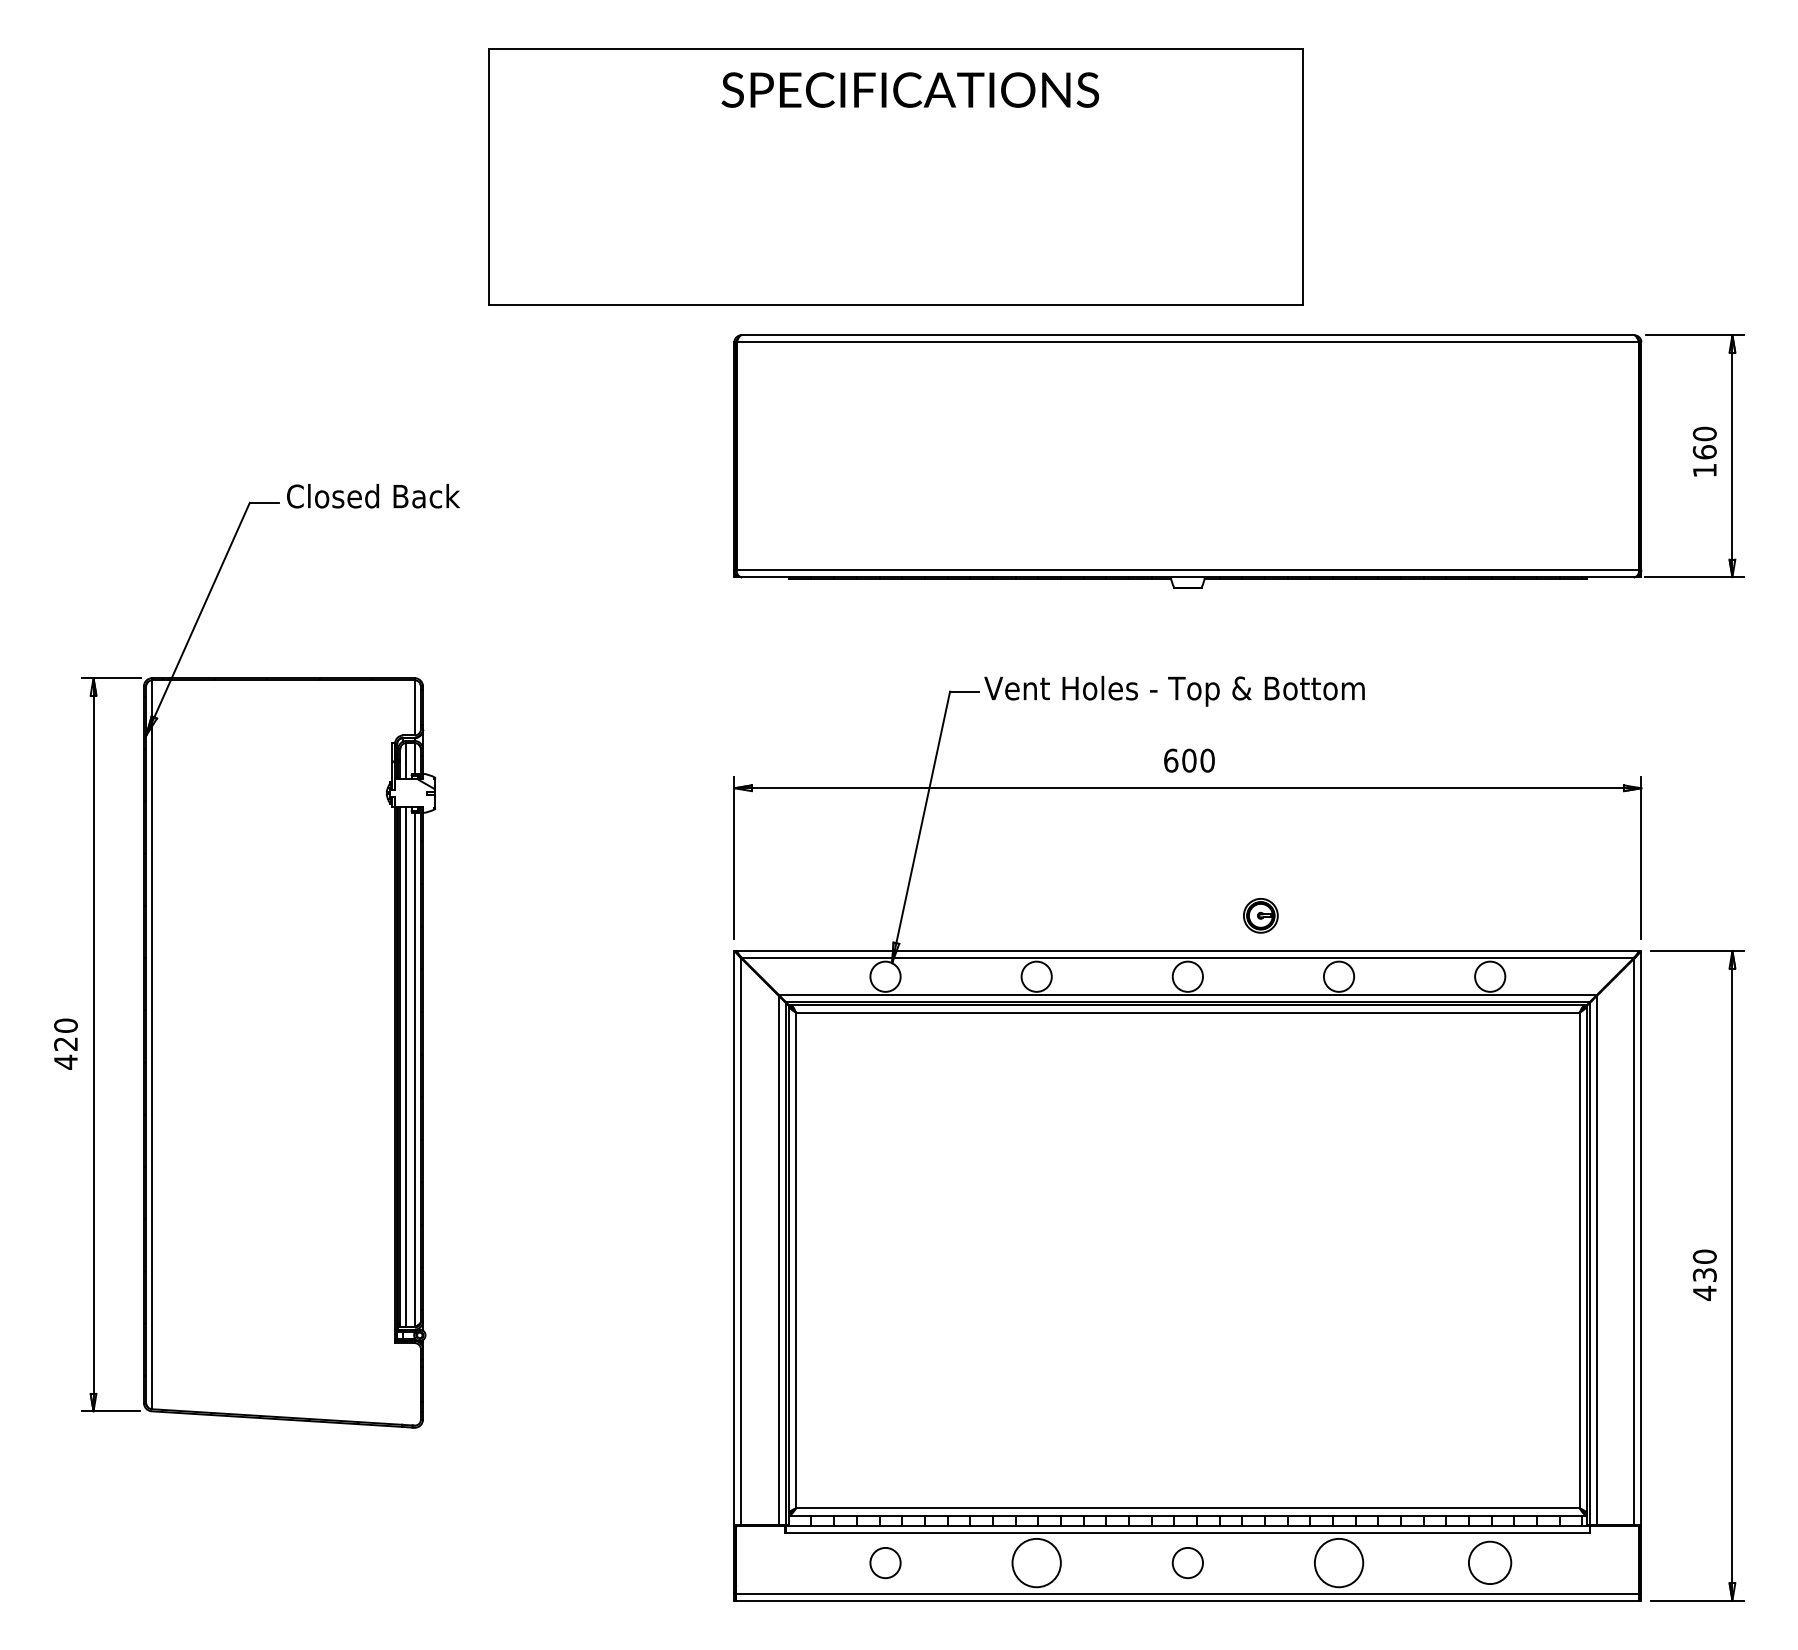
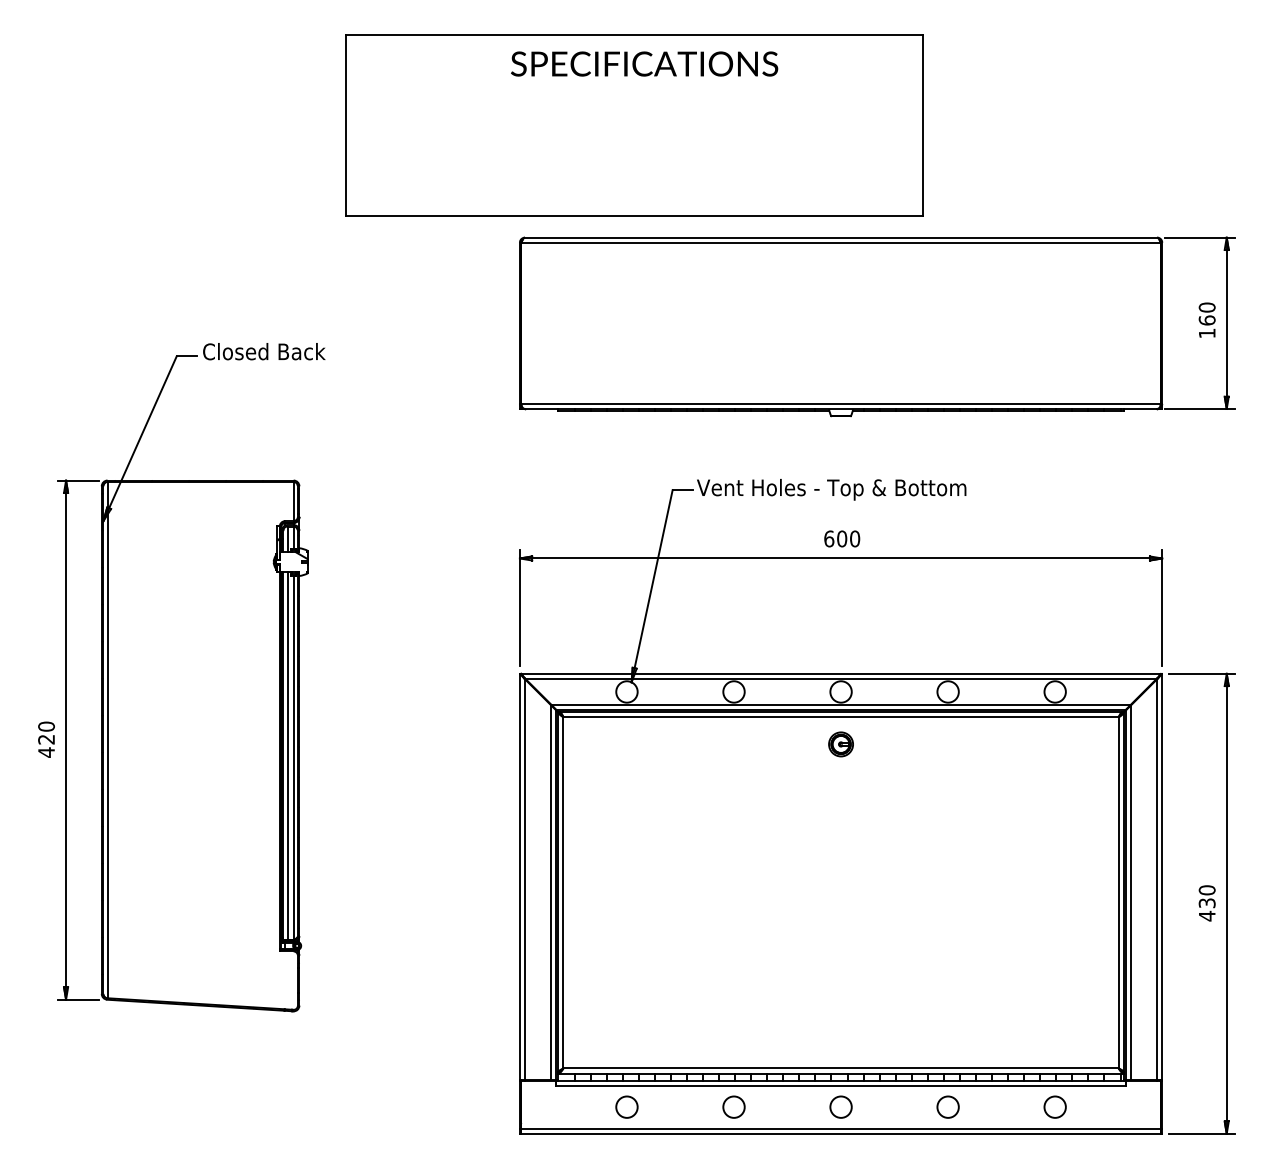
part: (1260, 915) -> (840, 744), moved
circle: (1036, 1562) -> (733, 1106), size x0.62
circle: (1338, 1562) -> (947, 1106), size x0.62
circle: (1490, 1563) -> (1055, 1107), size x0.71

